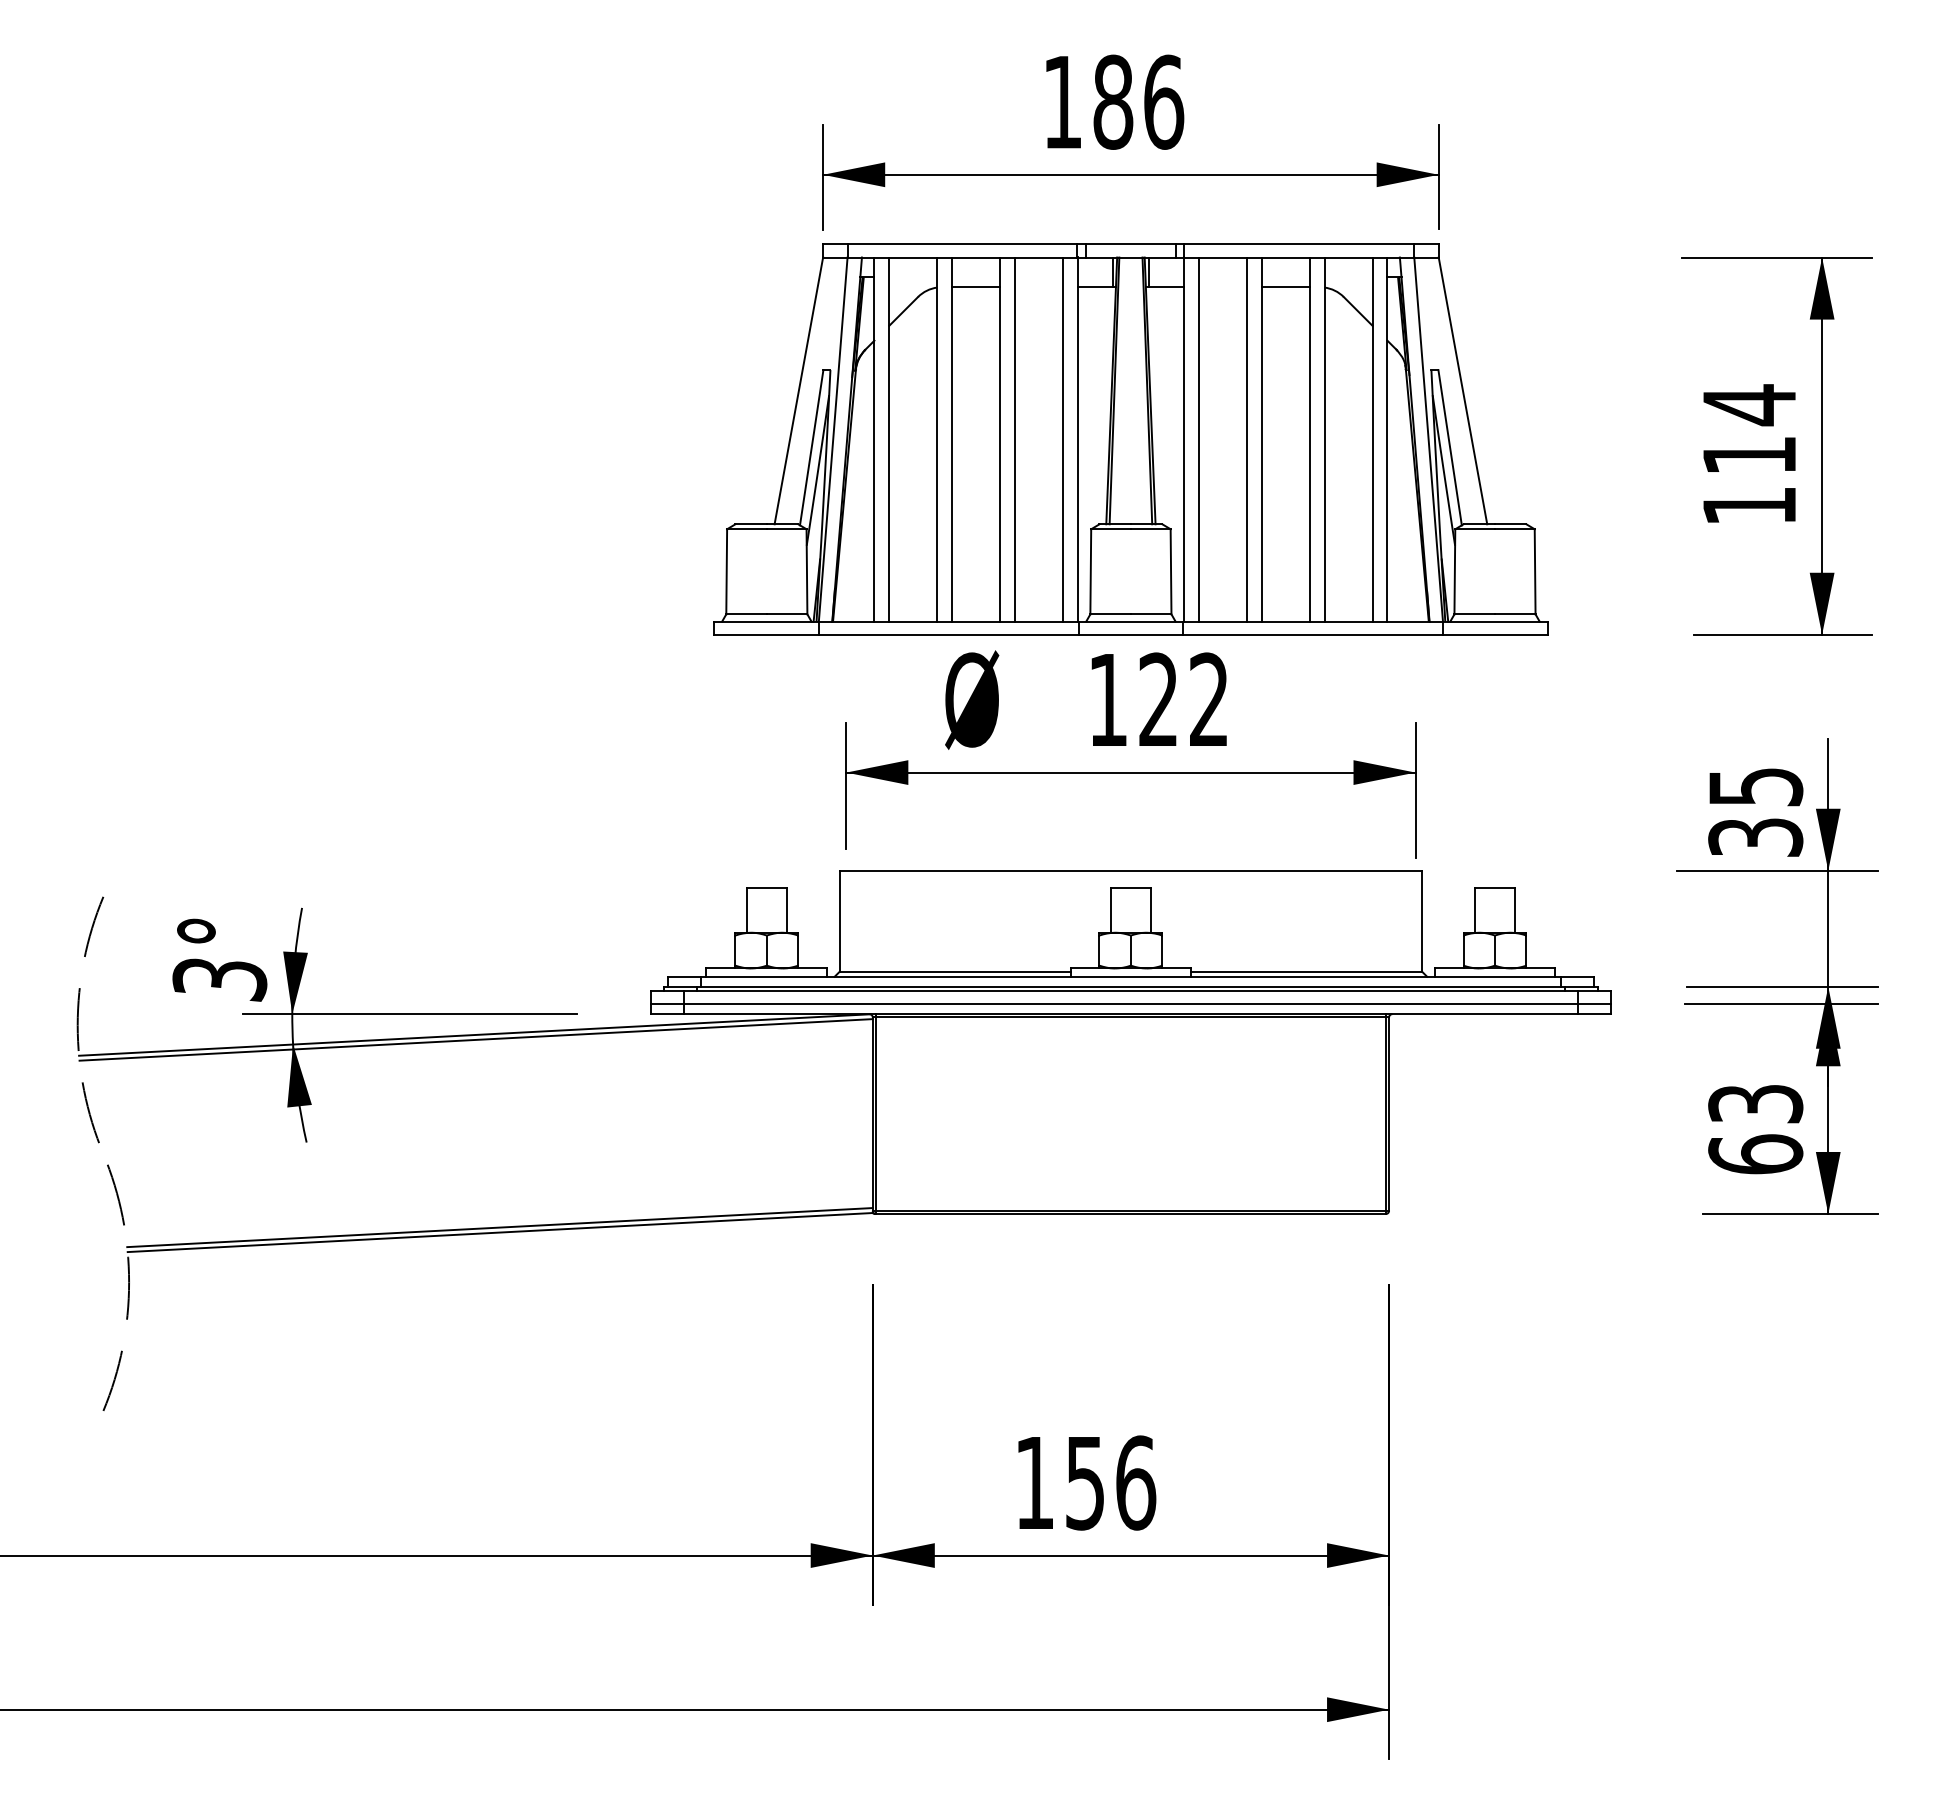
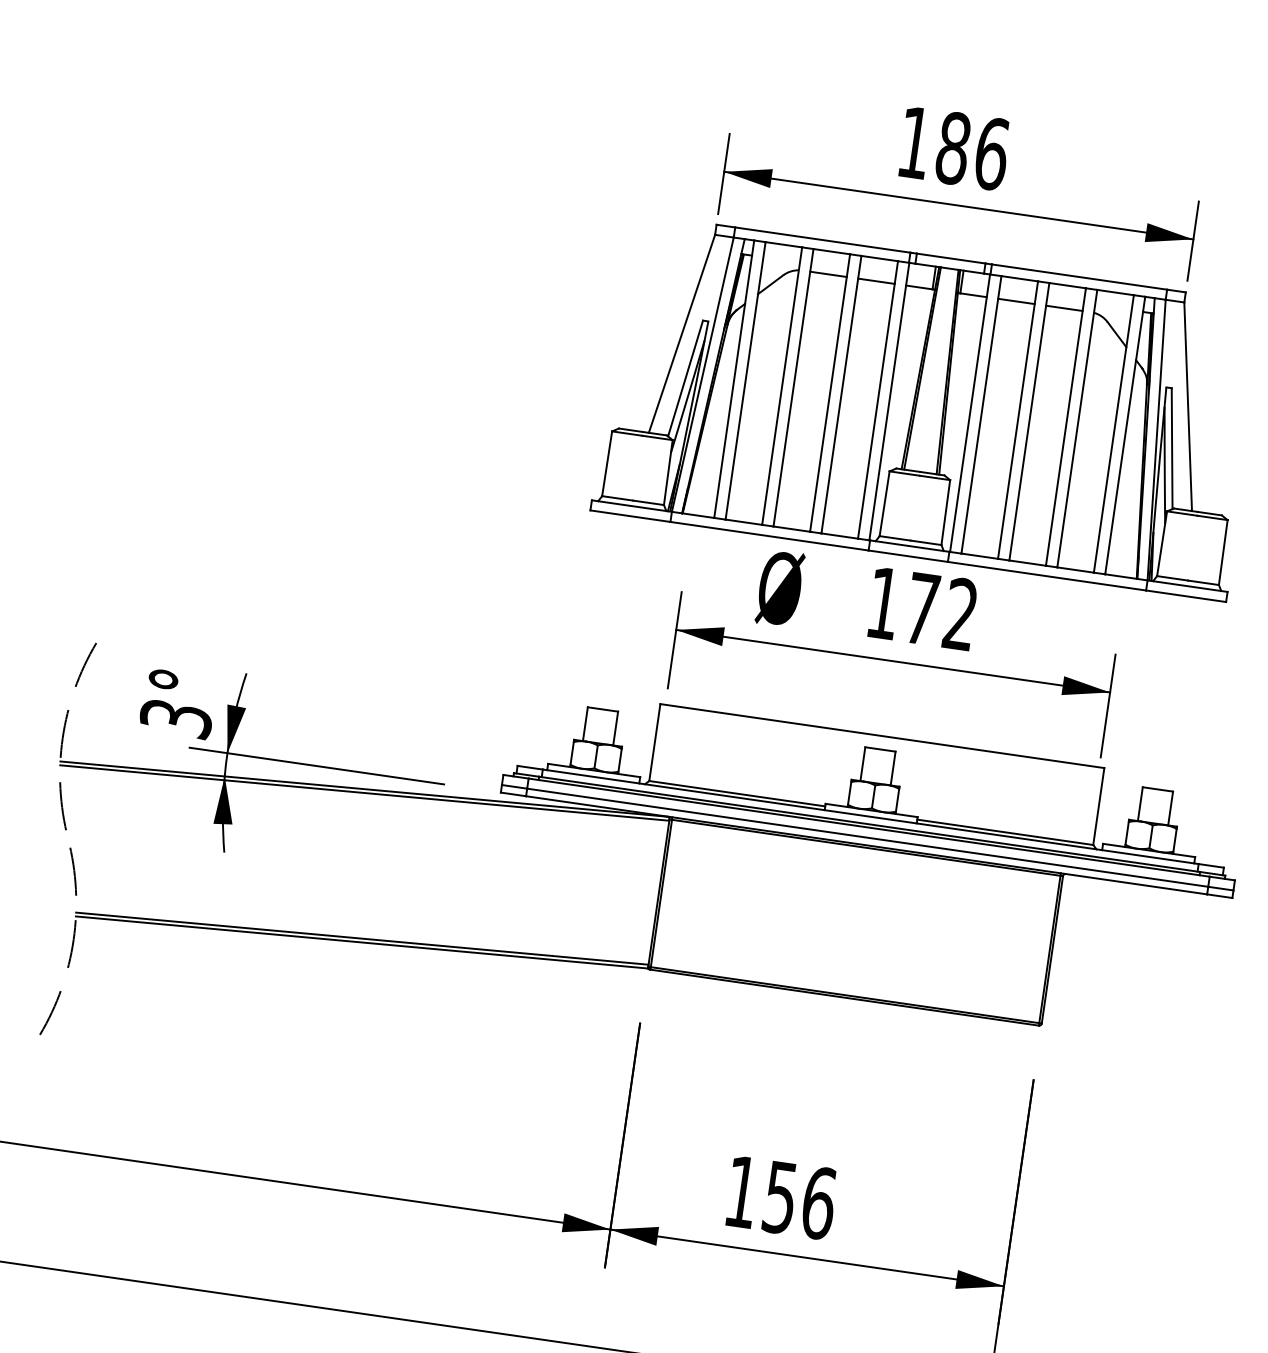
line: (1039, 287) -> (876, 281), added
line: (1222, 287) -> (1016, 301), added
text: (1158, 698) -> (922, 607), 122 -> 172

